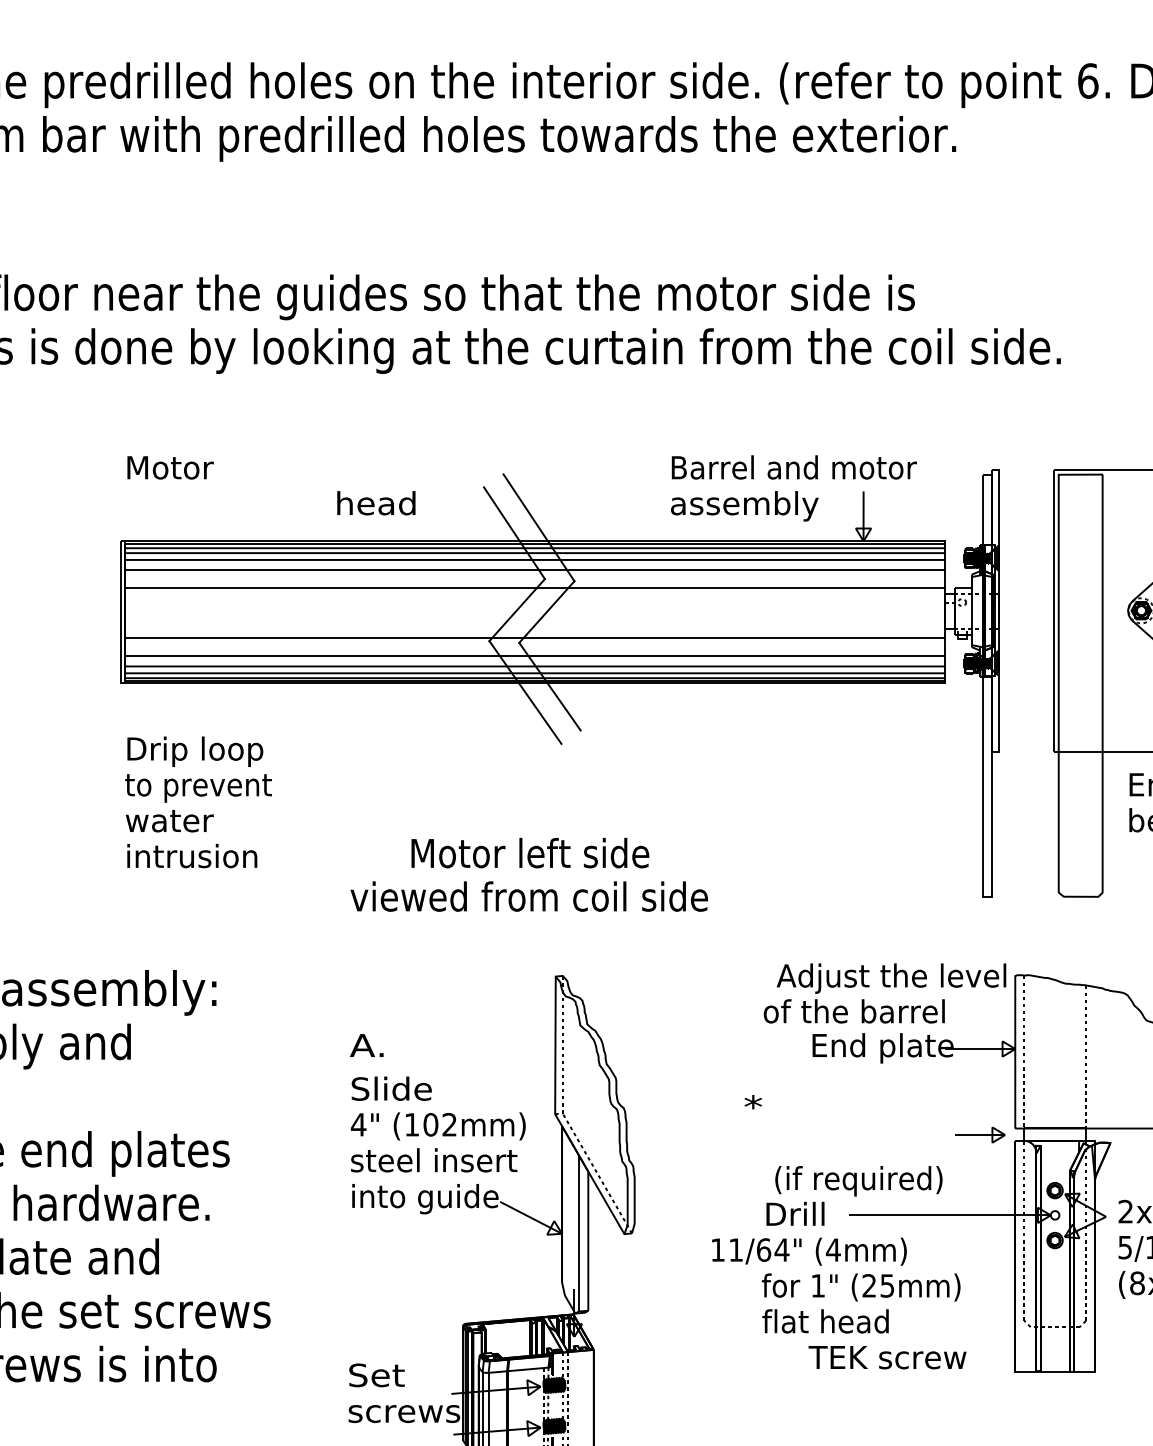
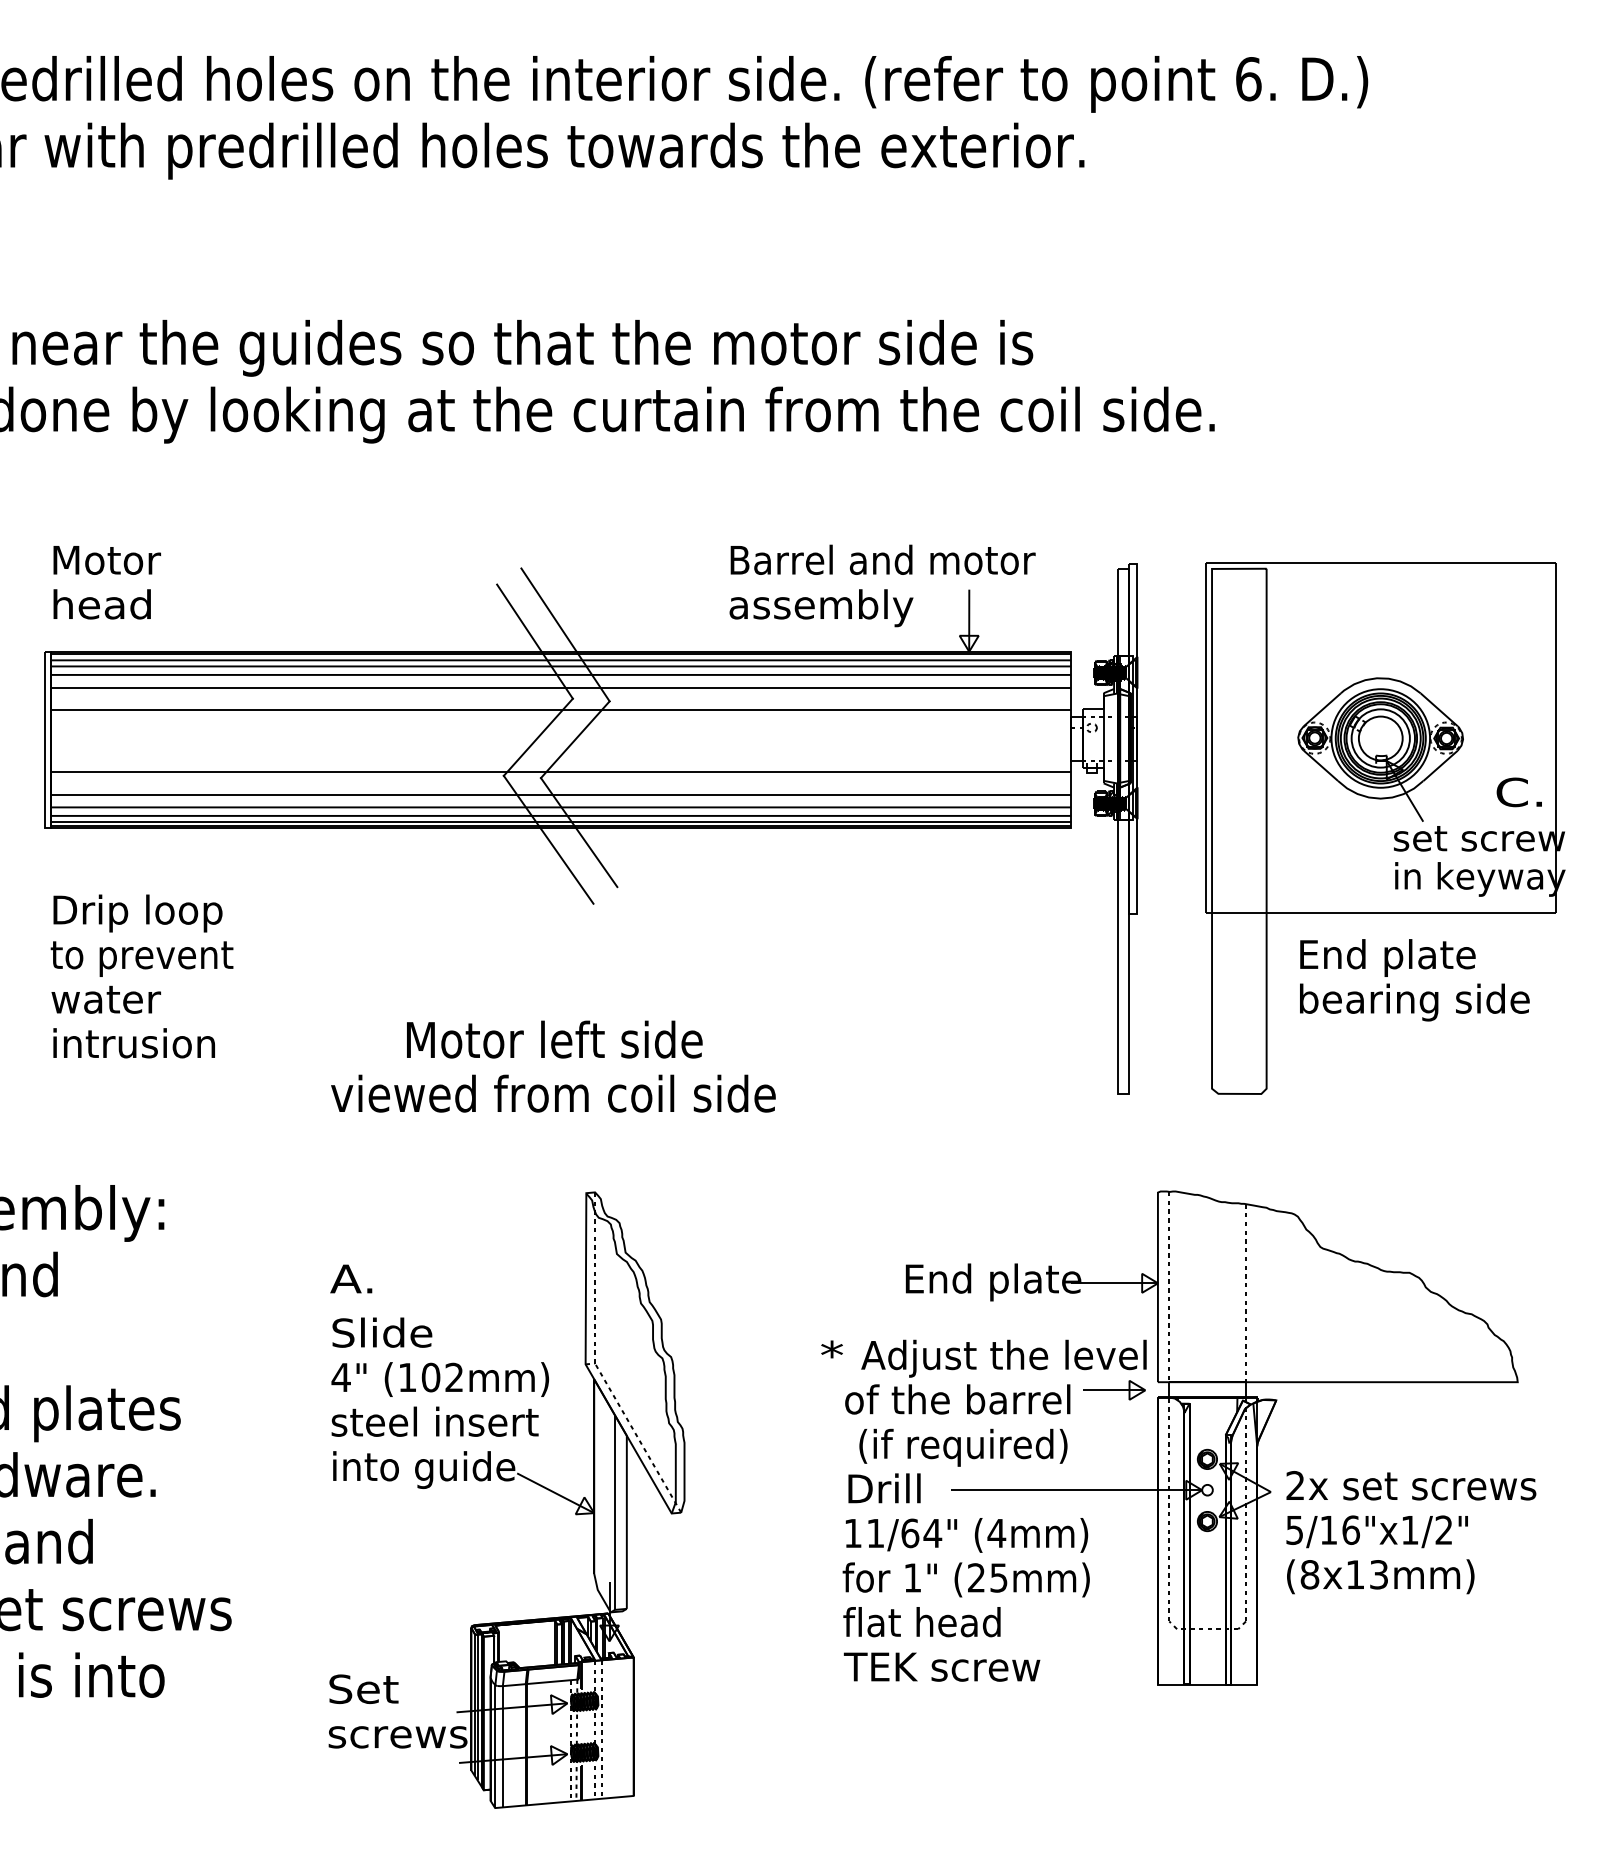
text: (375, 503) -> (101, 604), moved
text: (884, 992) -> (995, 1376), moved
text: (809, 1251) -> (966, 1535), moved
text: (887, 1357) -> (941, 1666), moved

